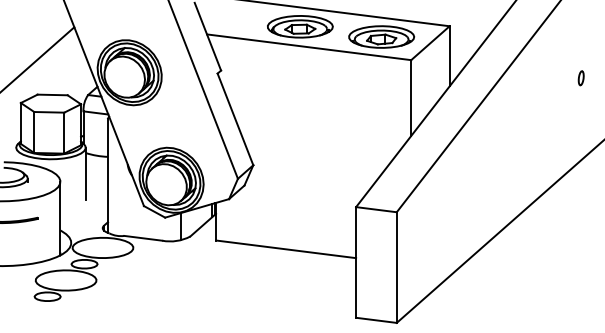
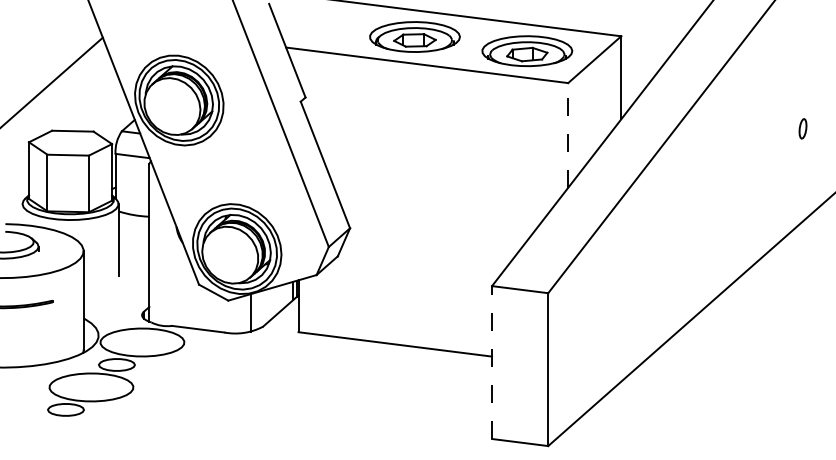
part: (580, 78) -> (802, 129), moved
line: (411, 98) -> (568, 136), solid -> dashed
line: (356, 261) -> (492, 361), solid -> dashed

